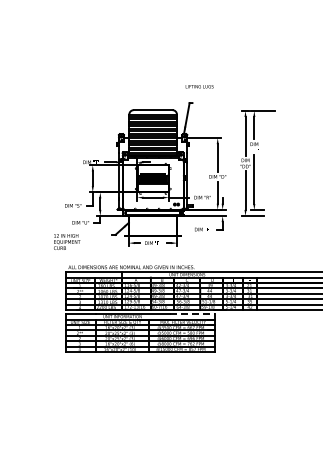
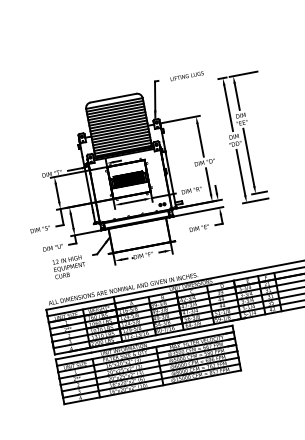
text: (199, 86) -> (186, 76), moved
text: (67, 241) -> (69, 266), moved
line: (192, 314) -> (206, 331), dashed -> solid

